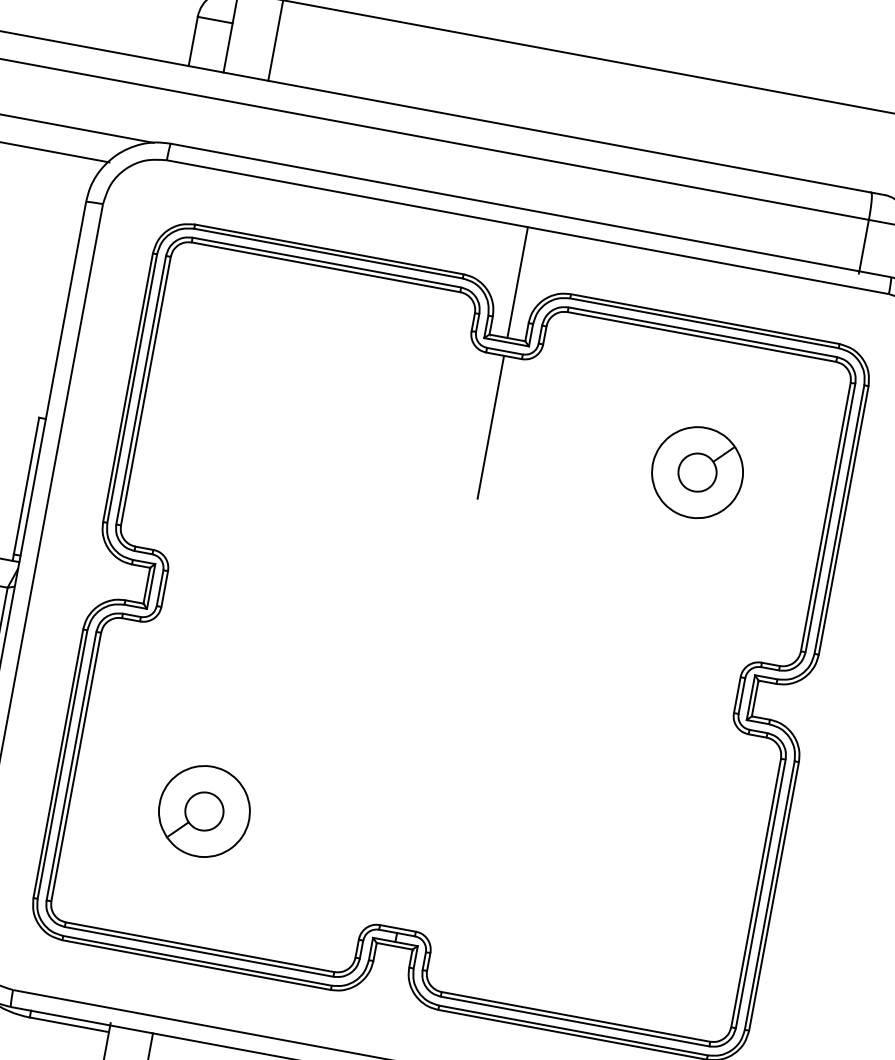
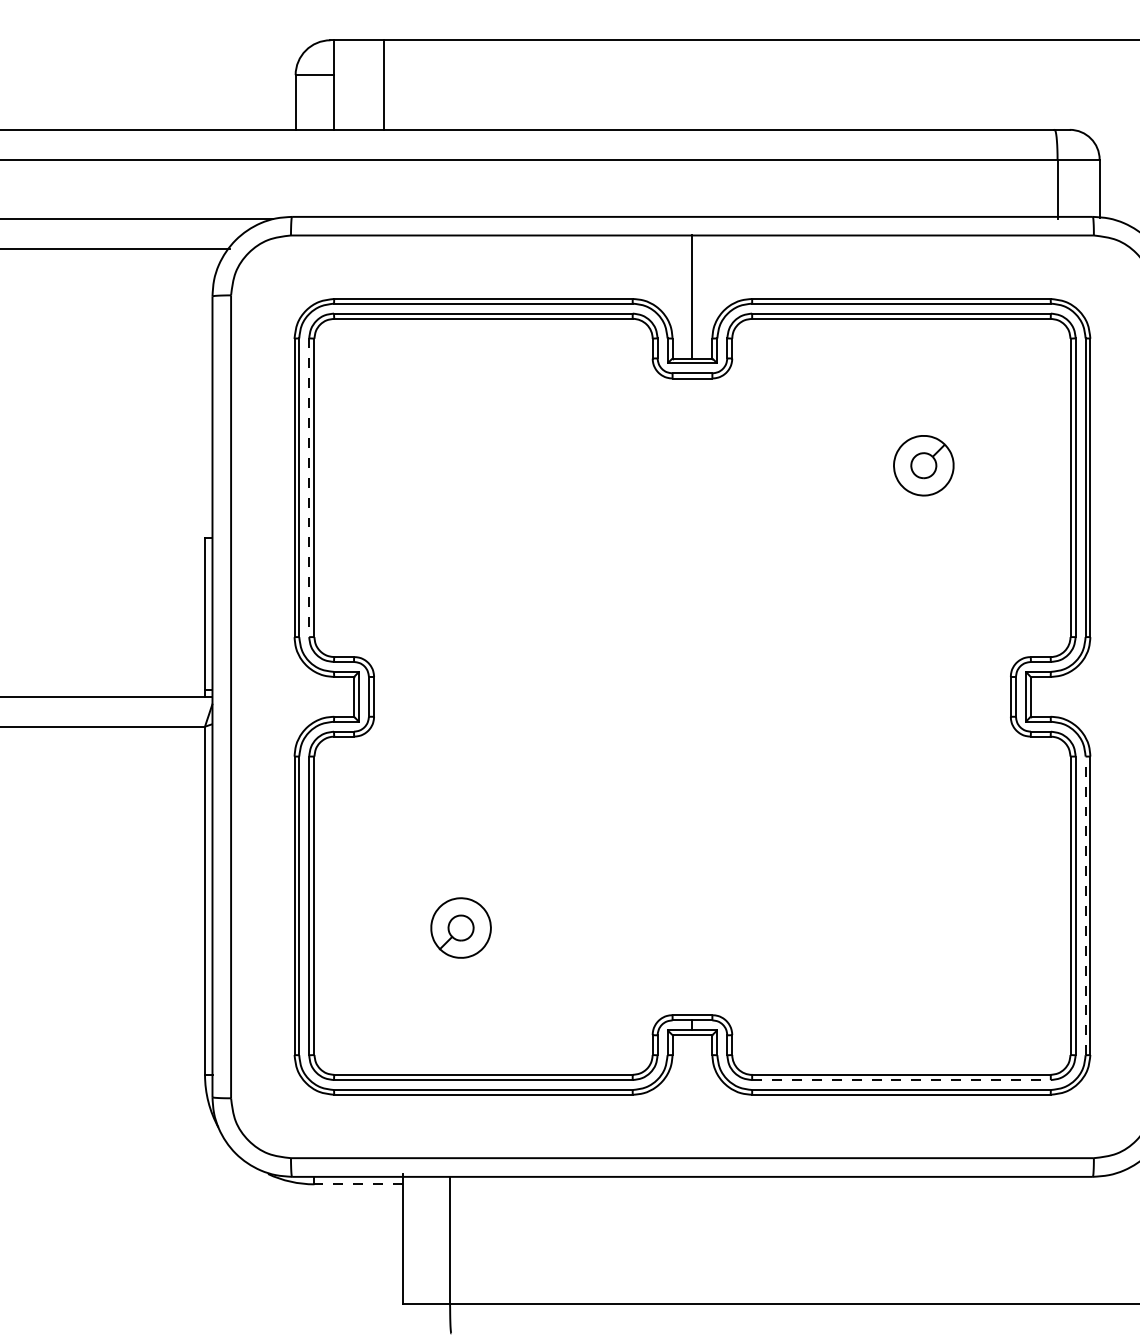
line: (141, 390) -> (309, 488), solid -> dashed
line: (490, 426) -> (692, 457), removed
part: (697, 472) -> (923, 465), size x0.6
part: (203, 810) -> (460, 927), size x0.6
line: (769, 895) -> (1085, 905), solid -> dashed
line: (575, 1021) -> (901, 1080), solid -> dashed
line: (68, 1024) -> (357, 1184), solid -> dashed

